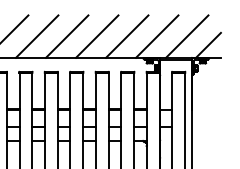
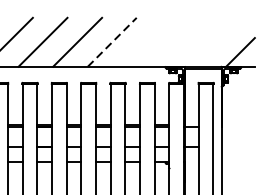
line: (97, 36) -> (112, 42), solid -> dashed
line: (127, 36) -> (147, 42), removed
line: (157, 36) -> (181, 42), removed
line: (187, 36) -> (216, 42), removed

